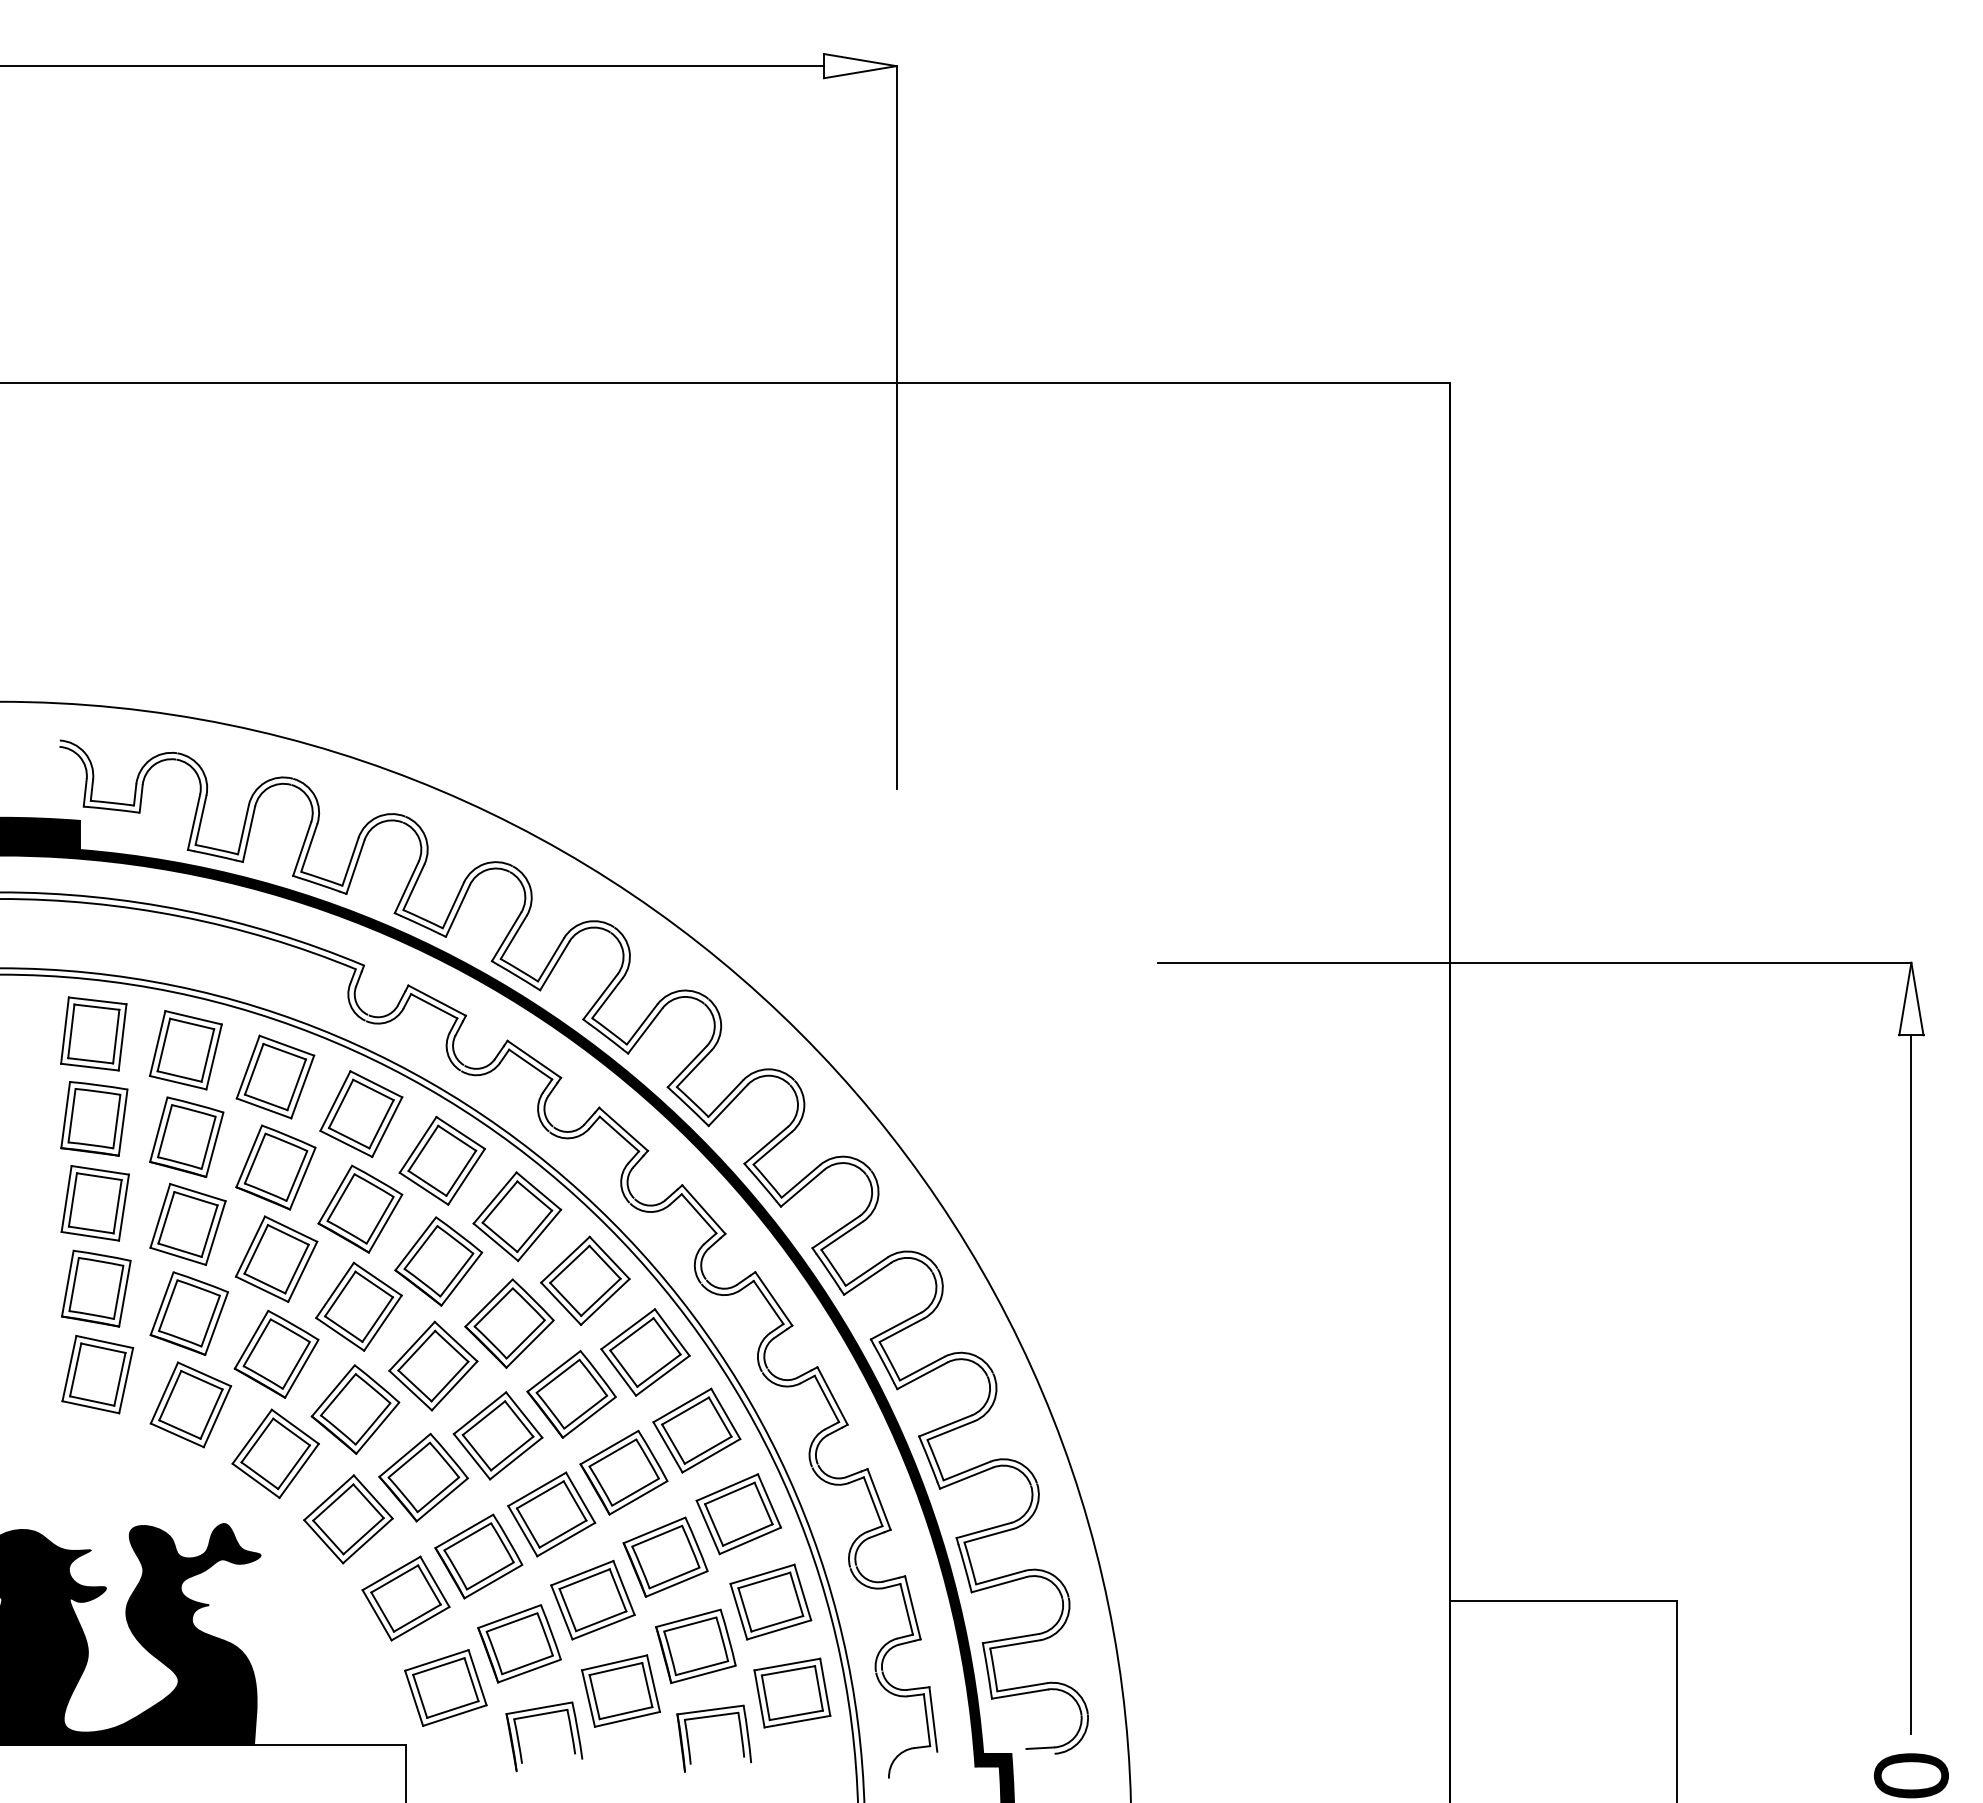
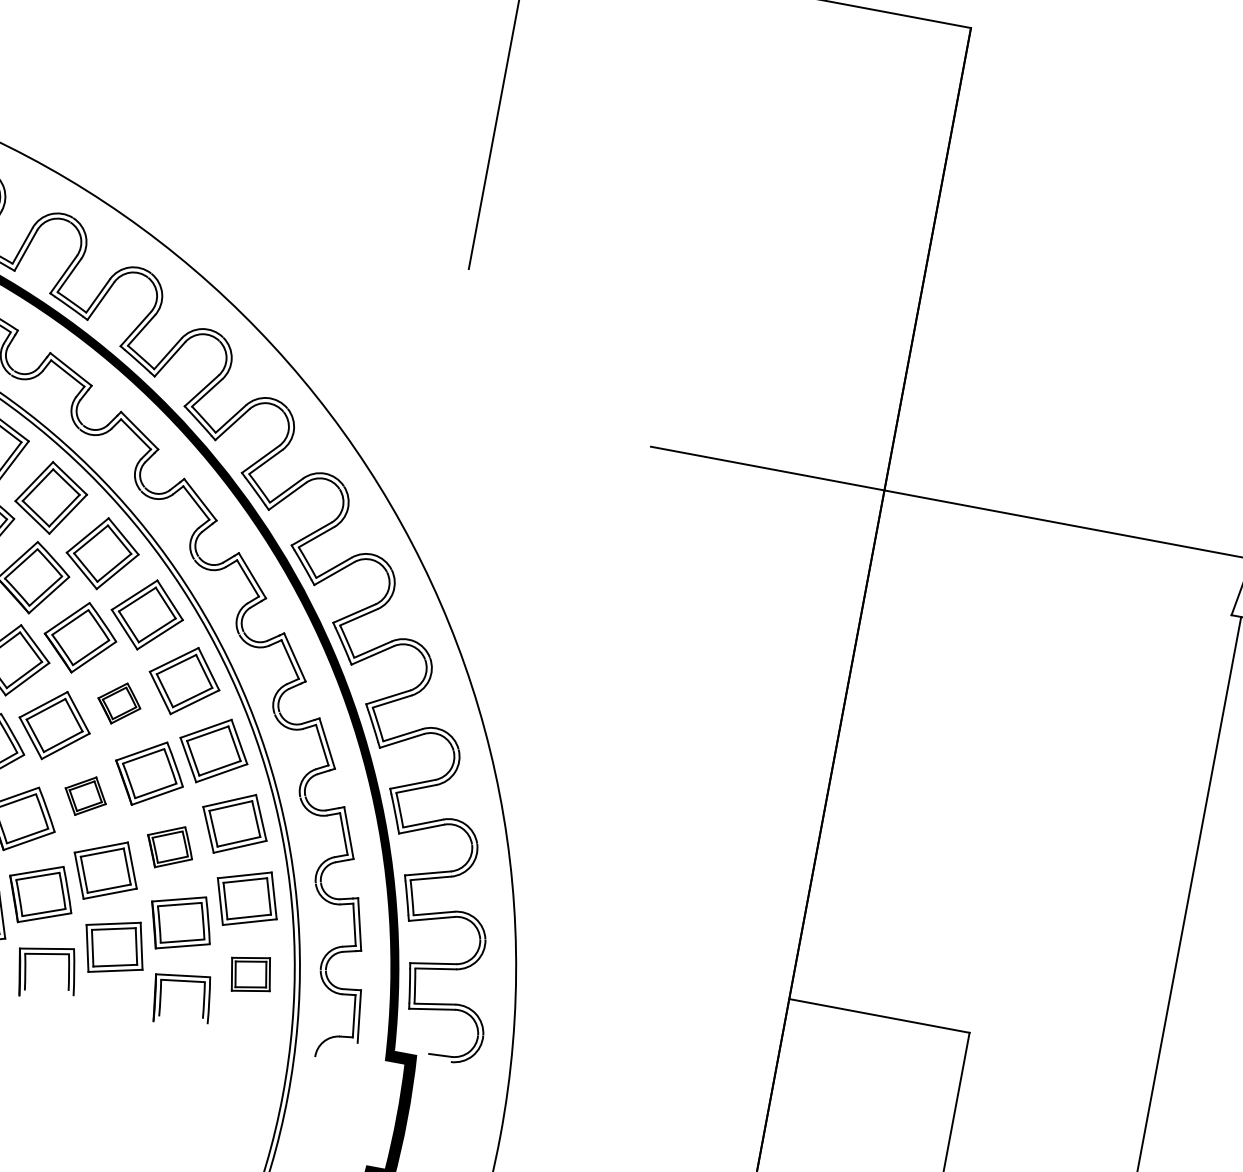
part: (571, 1394) -> (119, 703), size x0.6
part: (551, 1514) -> (85, 796), size x0.6
part: (665, 1556) -> (170, 846), size x0.7
part: (792, 1692) -> (251, 974), size x0.7

